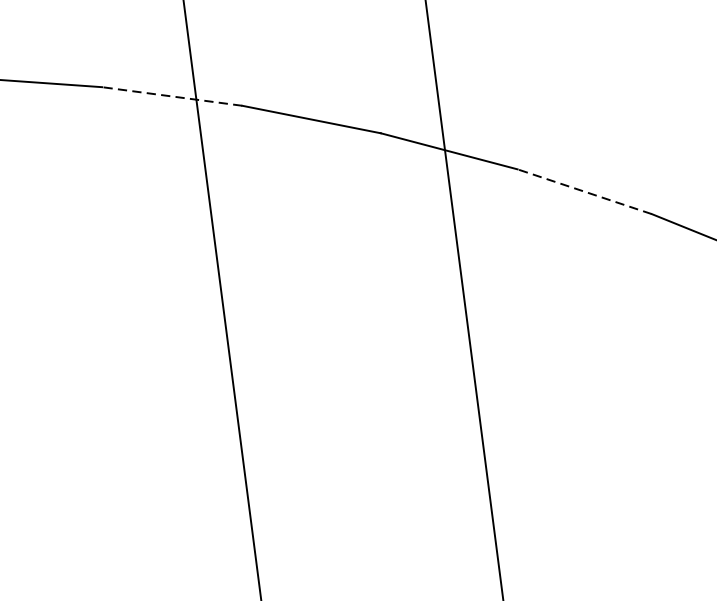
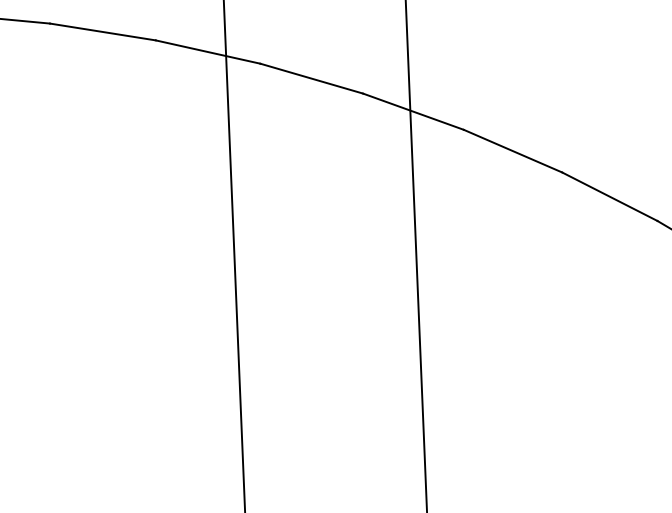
line: (172, 97) -> (208, 52), dashed -> solid
line: (584, 192) -> (512, 151), dashed -> solid

